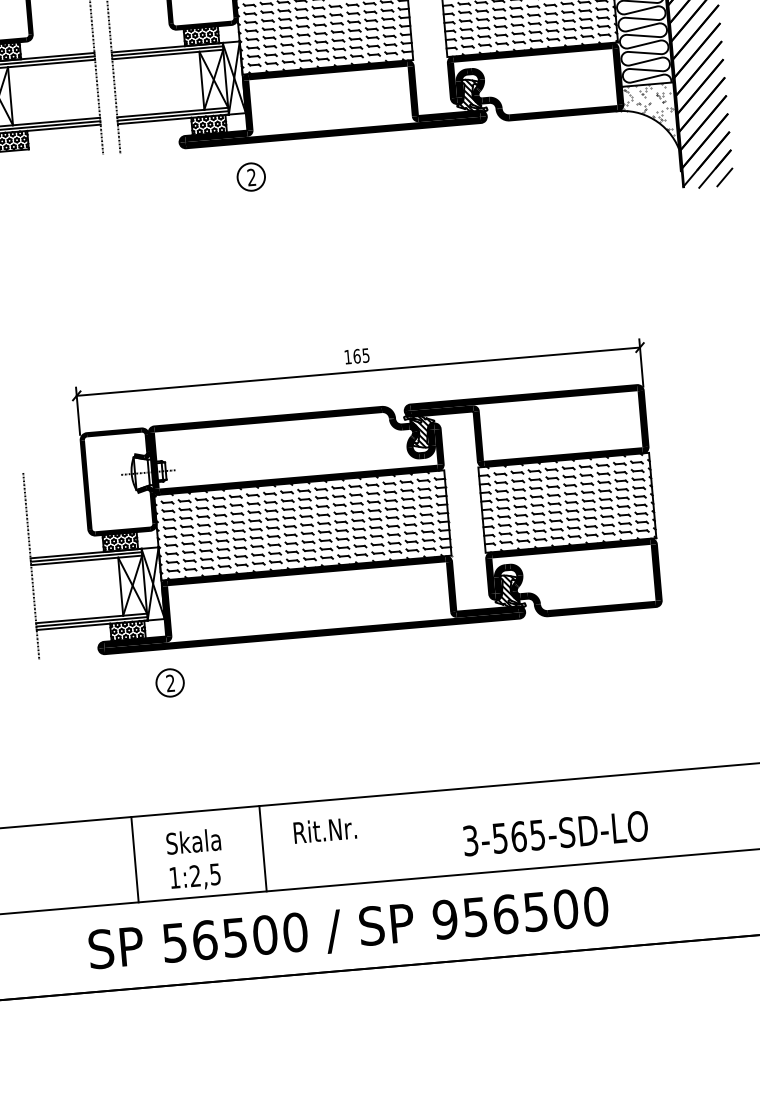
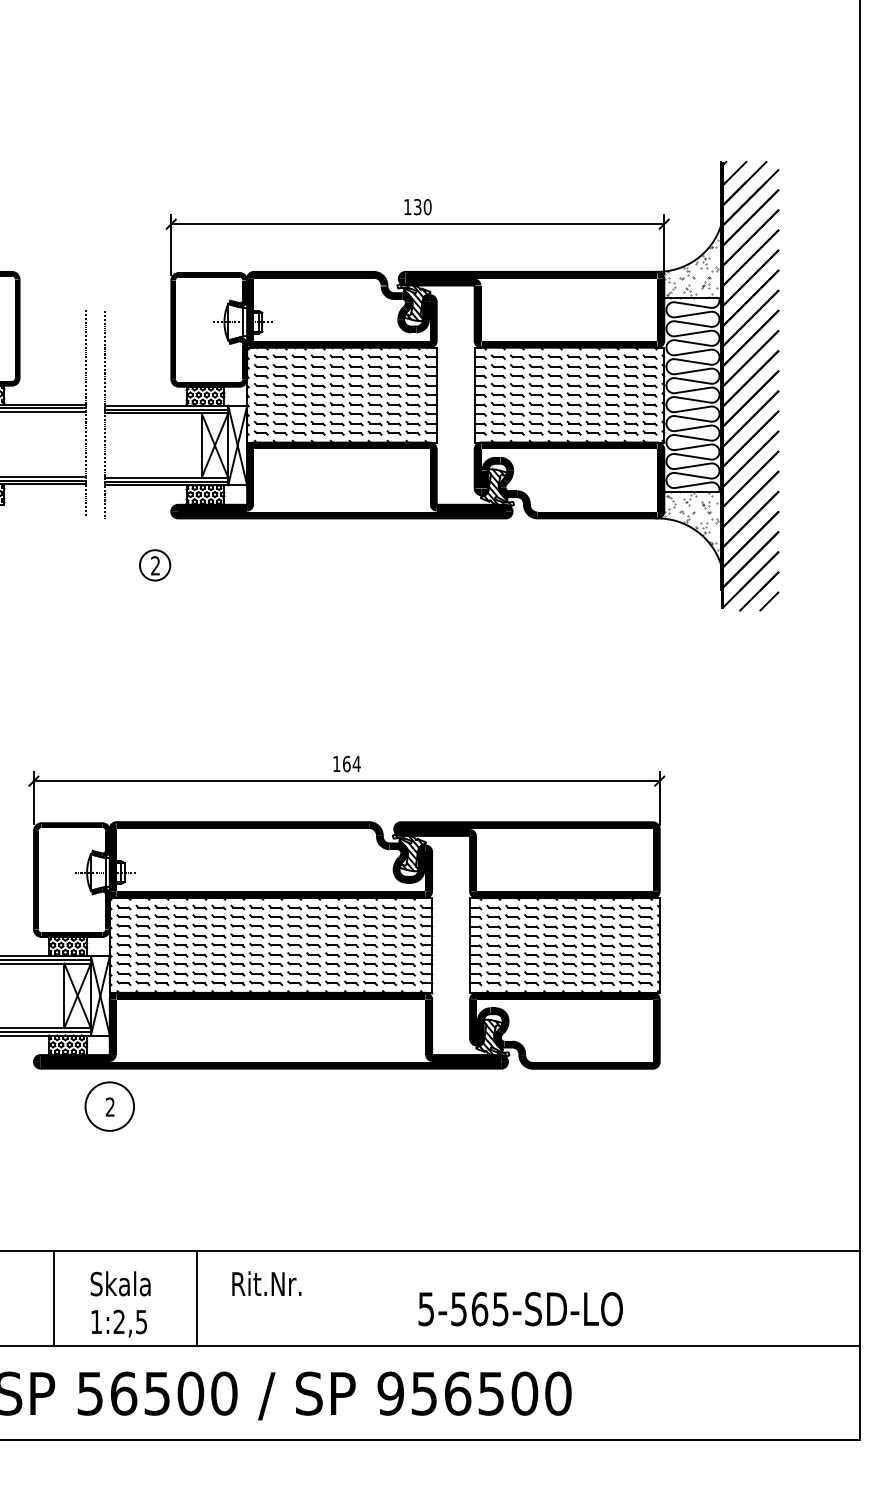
part: (251, 177) -> (155, 565), moved
text: (365, 355) -> (356, 764), 165 -> 164
circle: (169, 682) -> (109, 1106), size x1.6
text: (470, 840) -> (426, 1308), 3-565-SD-LO -> 5-565-SD-LO

